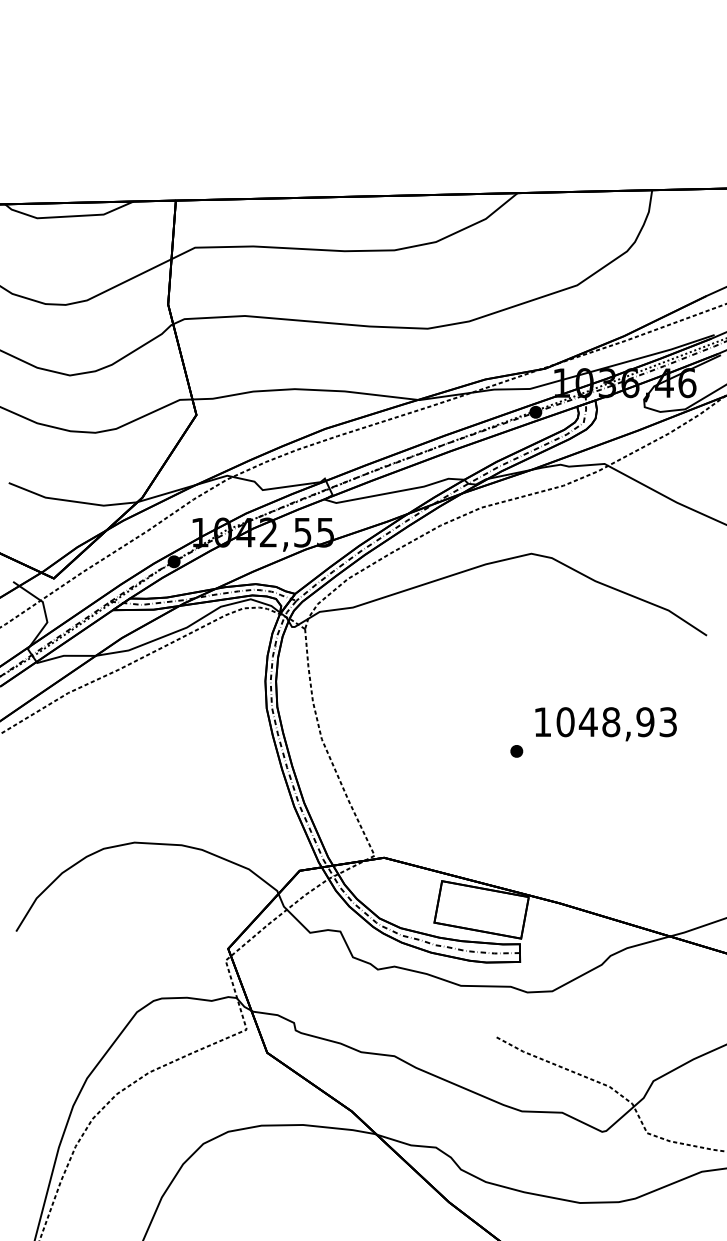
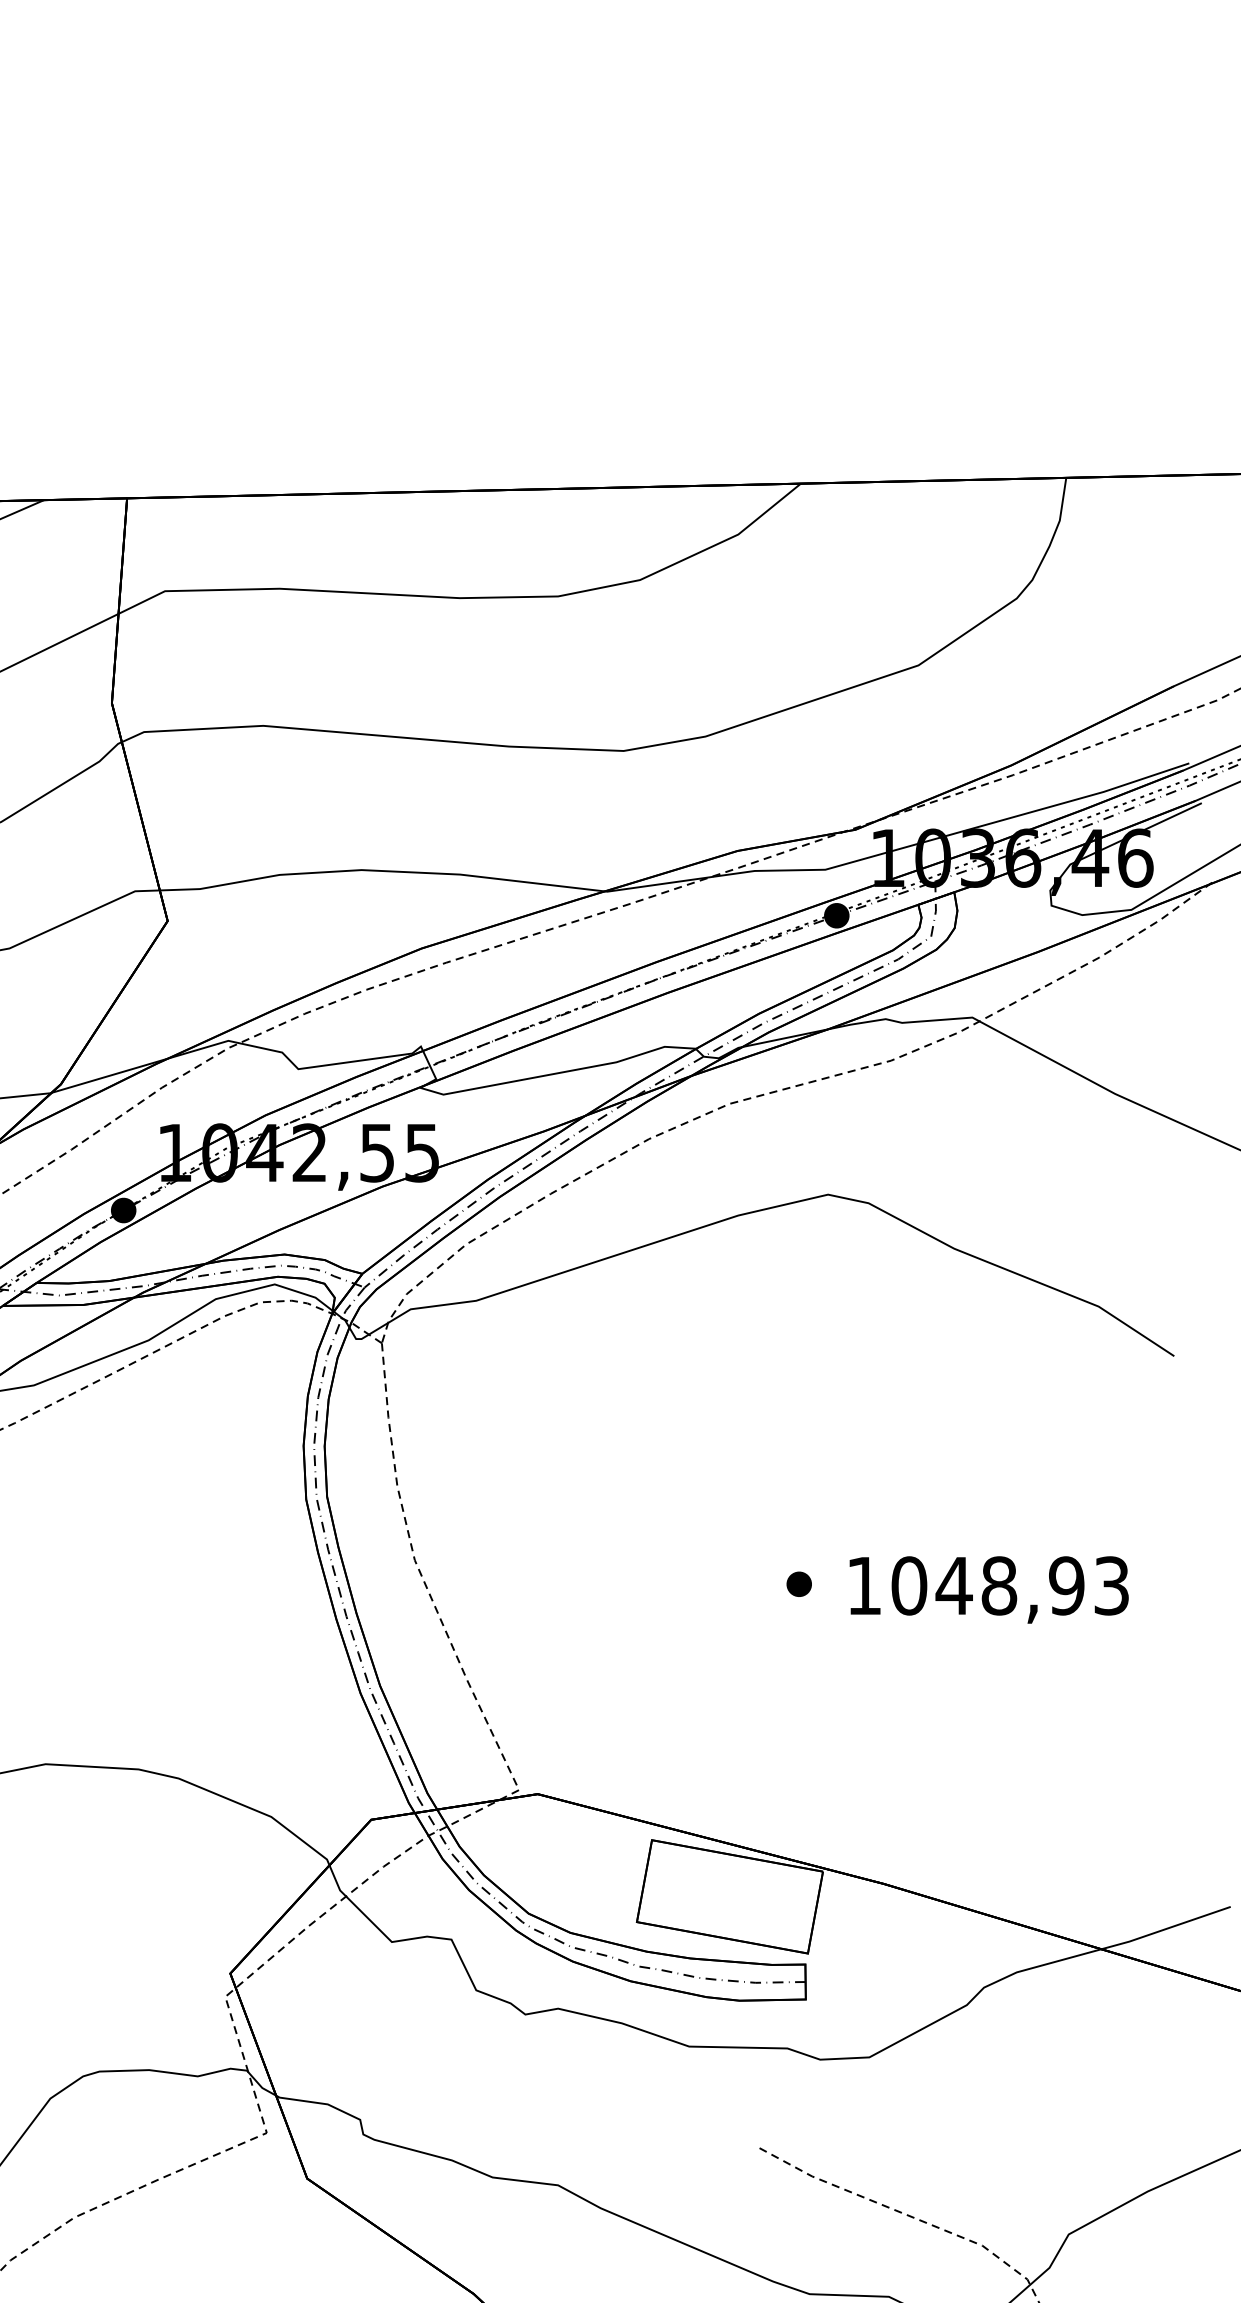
text: (605, 724) -> (987, 1590), moved

